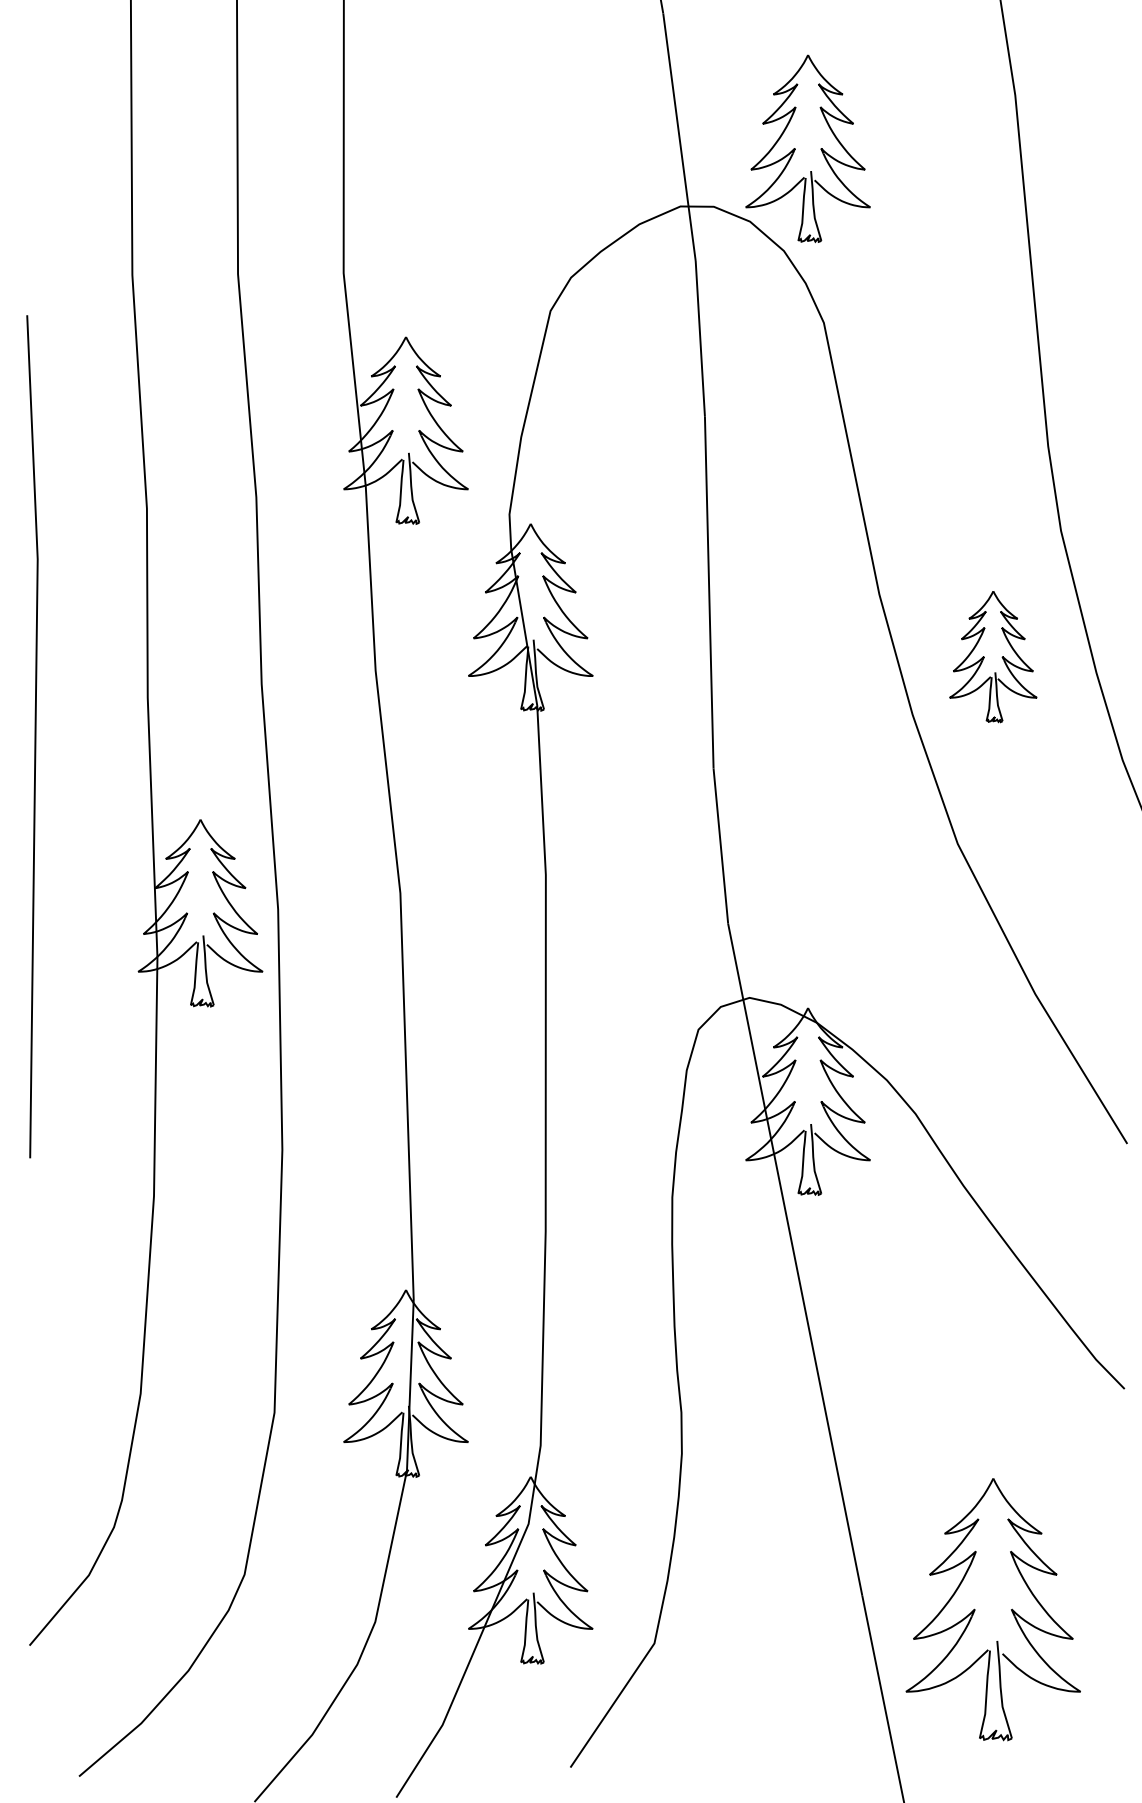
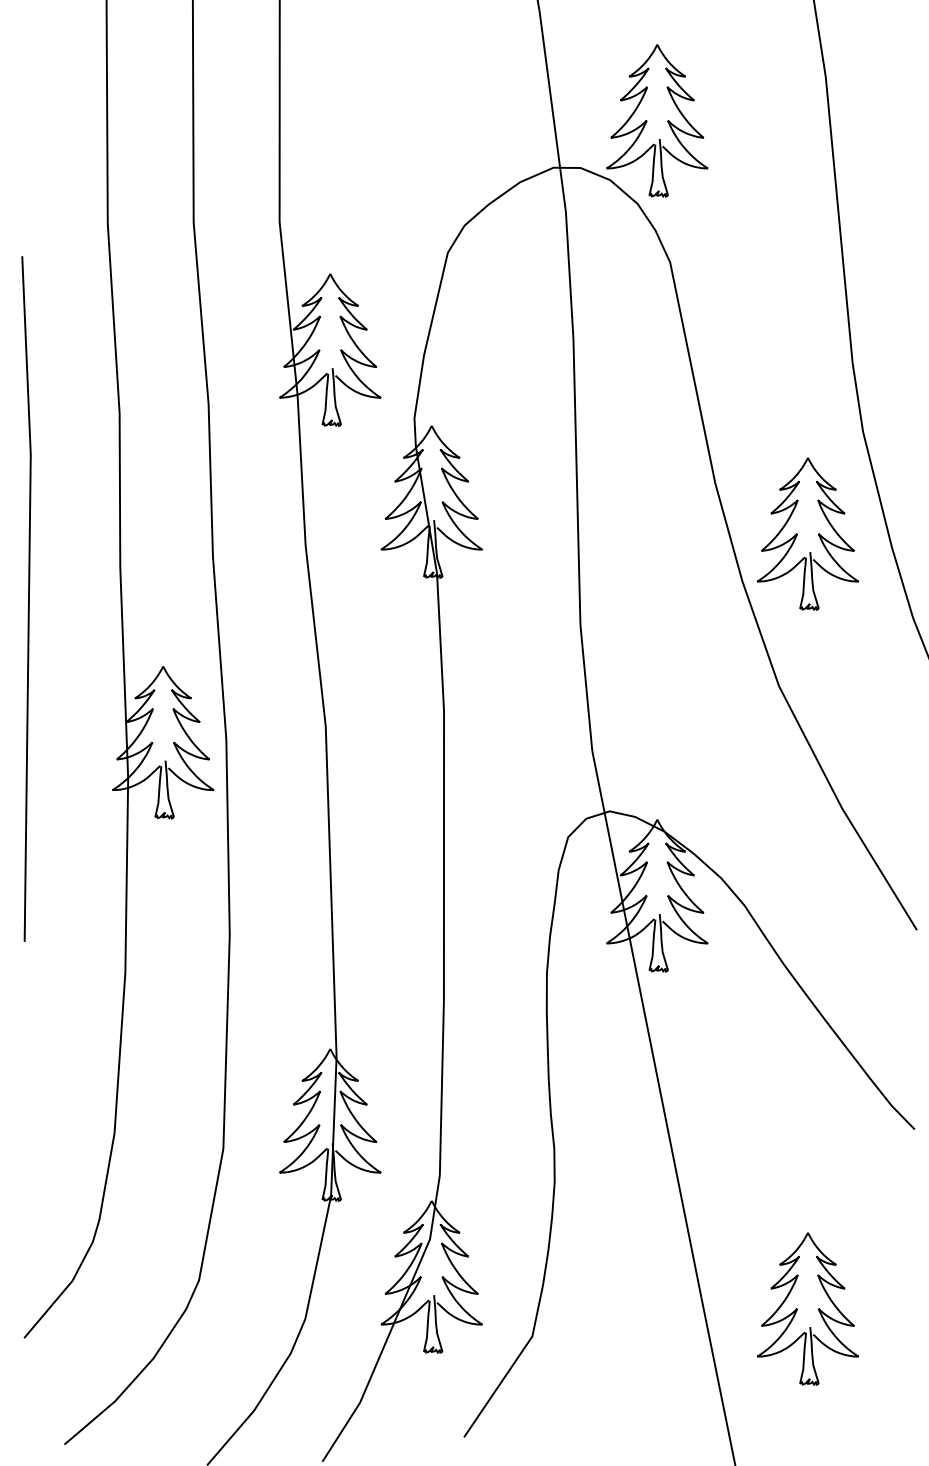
part: (992, 656) -> (807, 533), size x1.43
part: (992, 1609) -> (807, 1308), size x0.71

